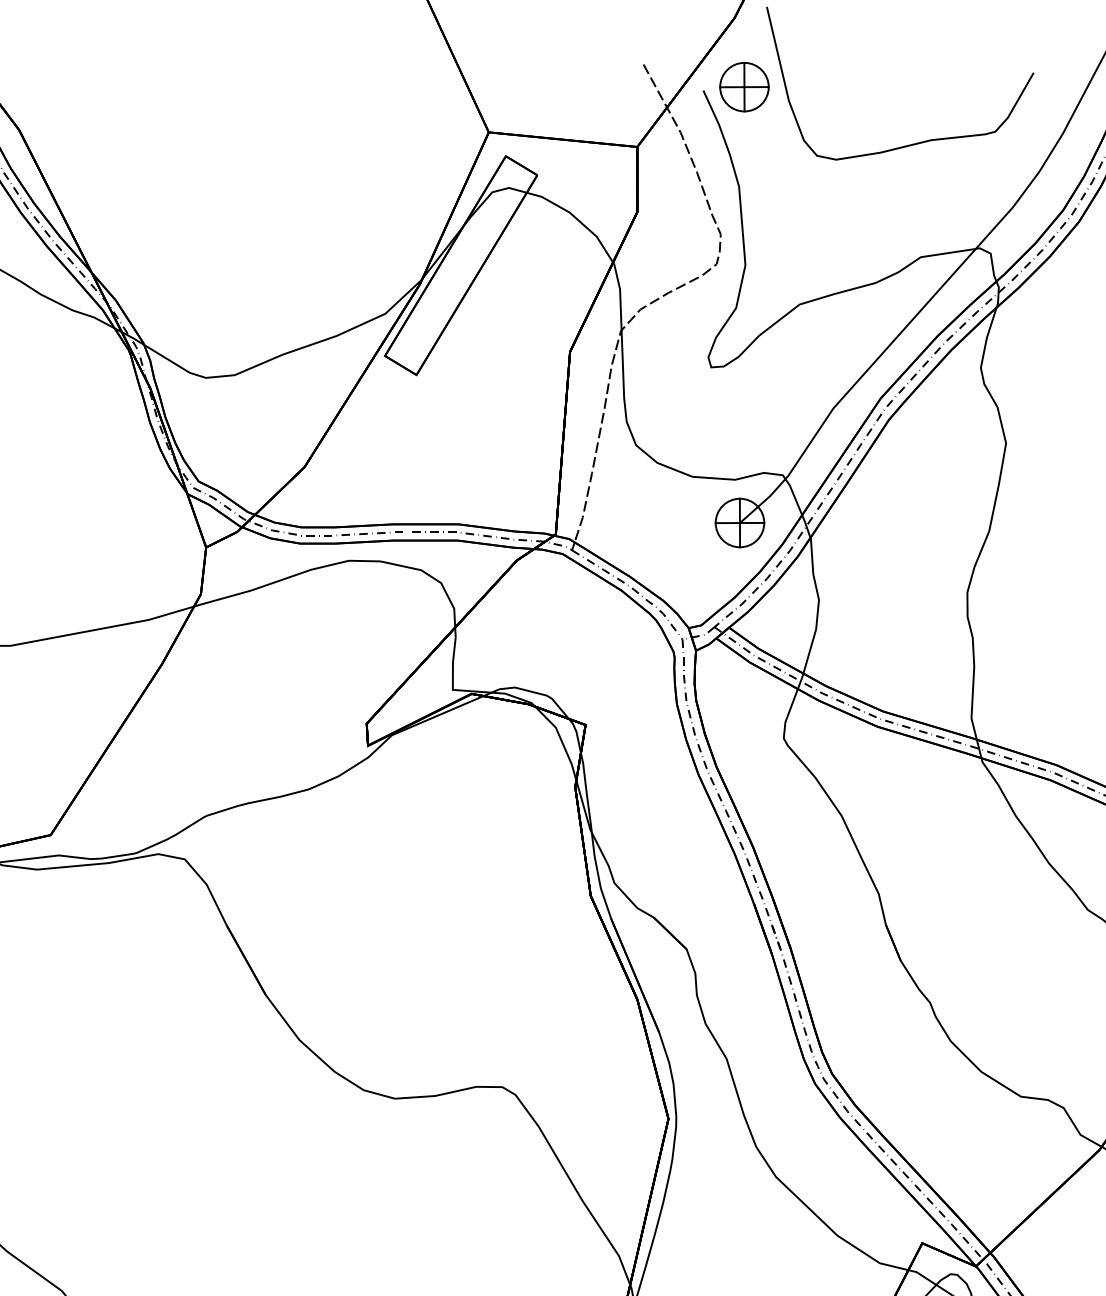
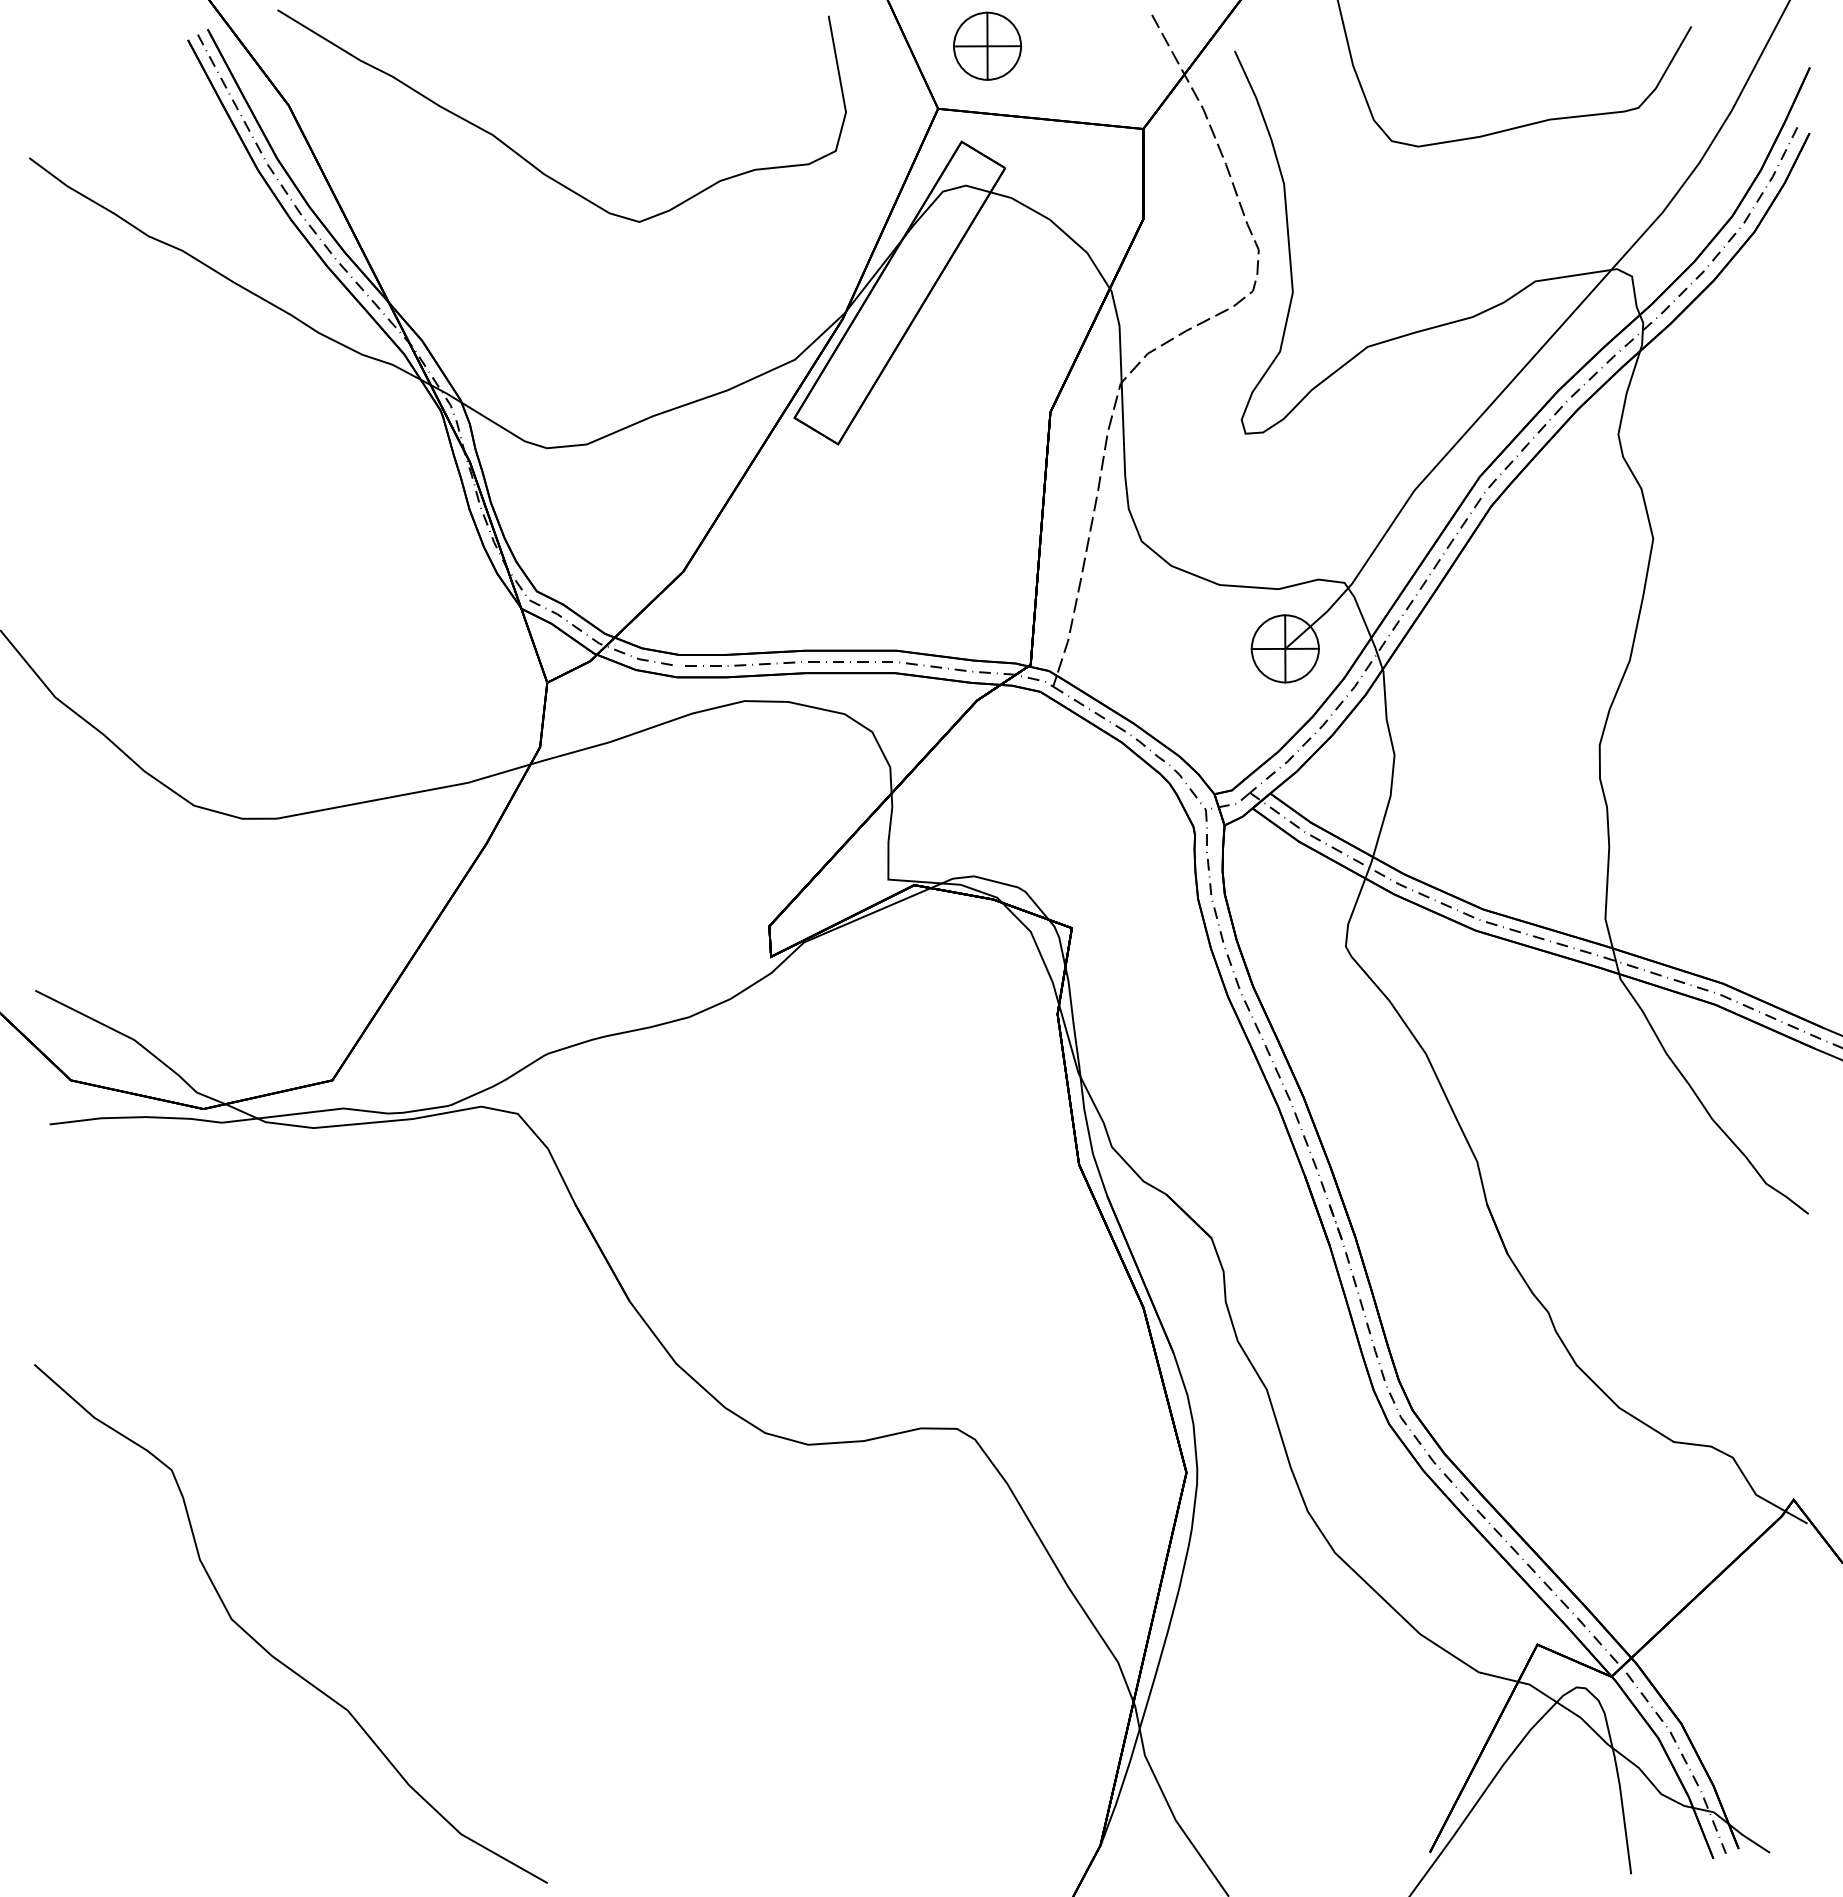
part: (744, 86) -> (987, 45), moved
curve: (193, 170) -> (529, 161), added

